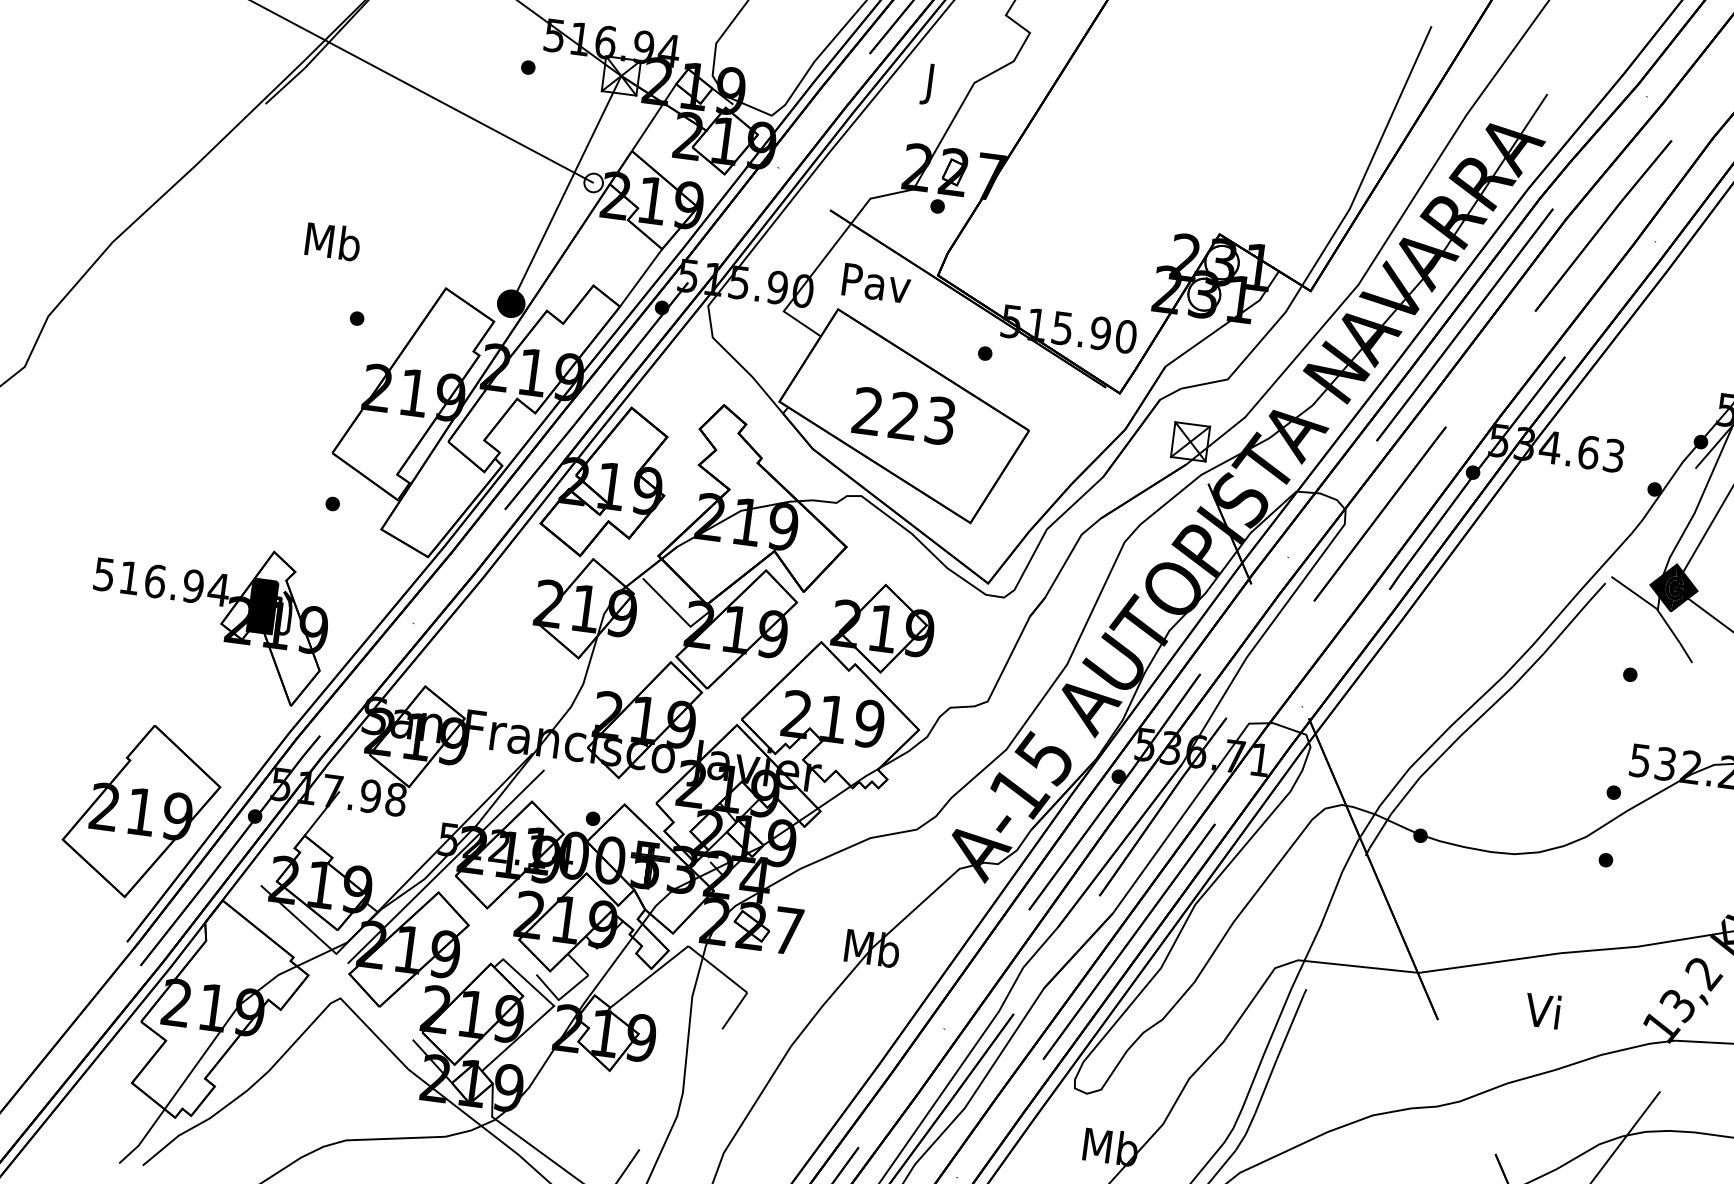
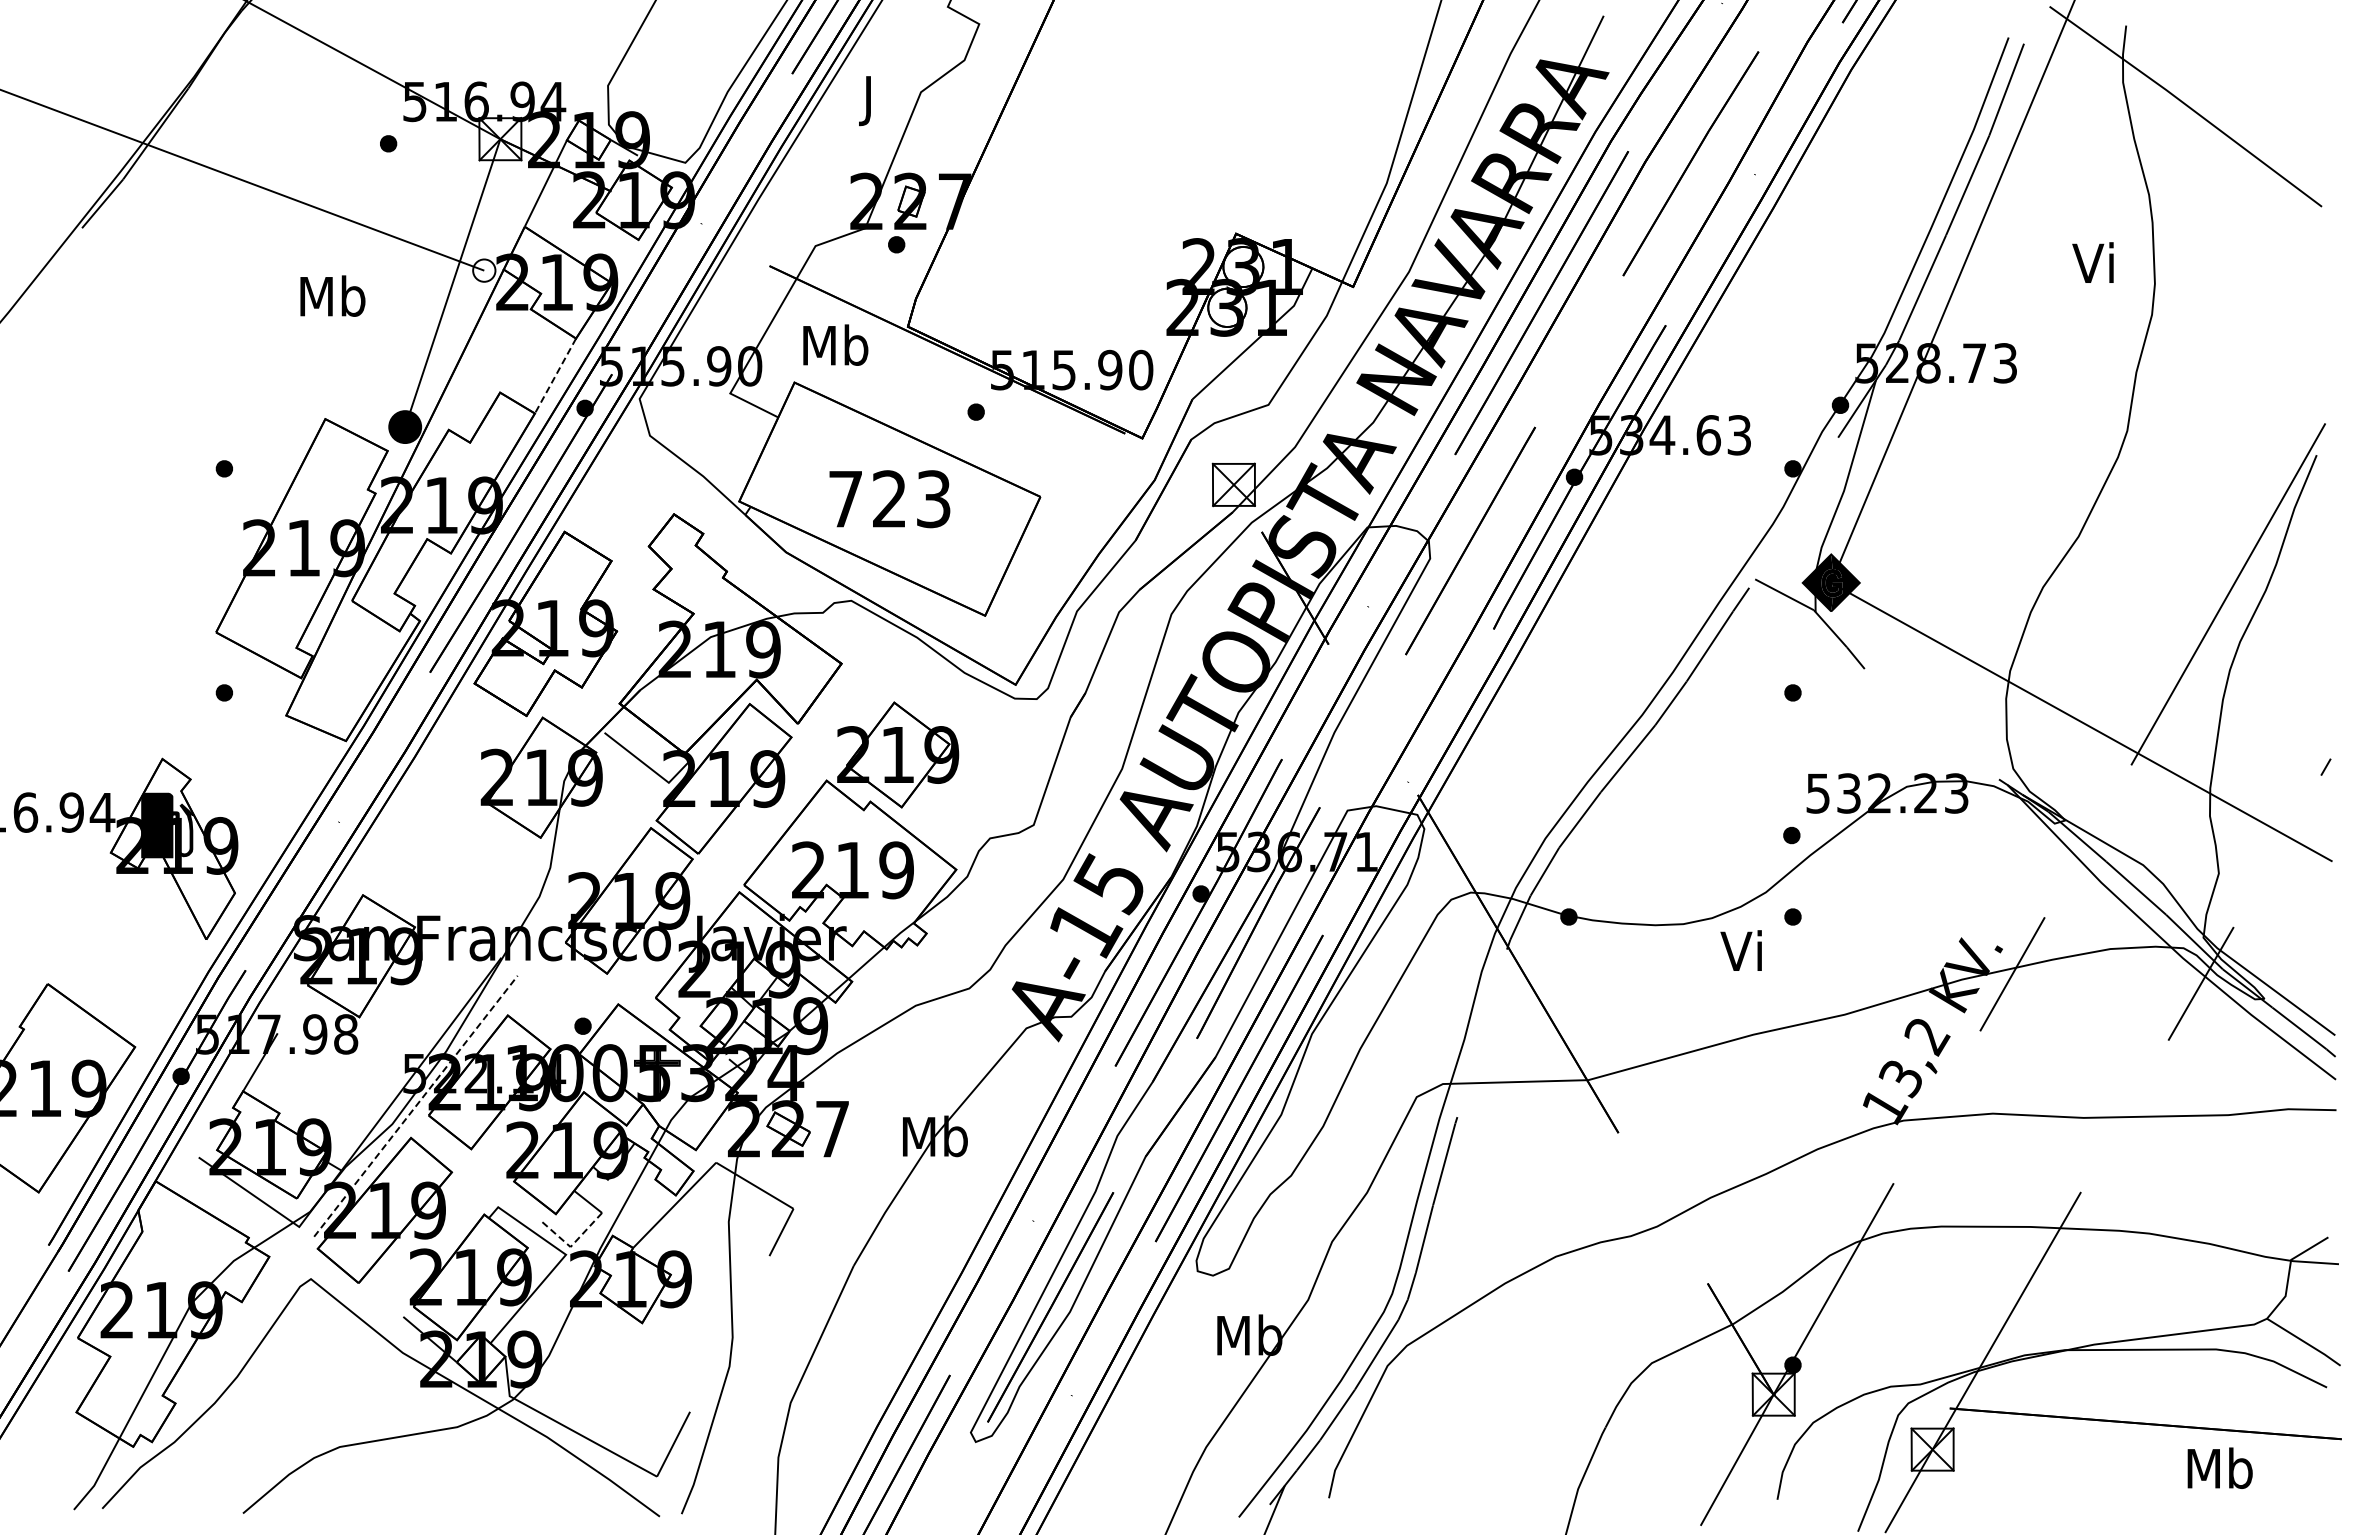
text: (332, 241) -> (332, 295), moved
line: (641, 278) -> (555, 376), solid -> dashed
text: (876, 282) -> (835, 344), Pav -> Mb
text: (867, 410) -> (845, 498), 223 -> 723
line: (446, 866) -> (416, 1105), solid -> dashed
line: (559, 998) -> (571, 1245), solid -> dashed
text: (1541, 1010) -> (1740, 950), moved

